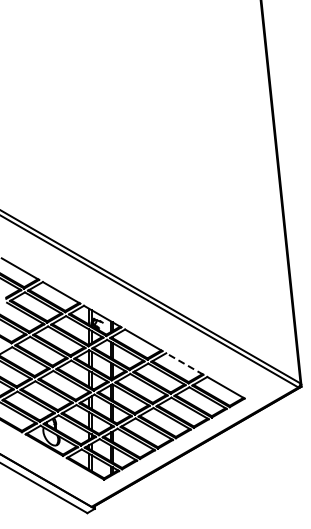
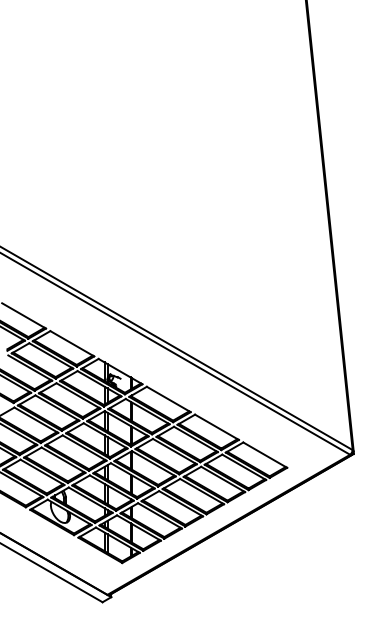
line: (184, 364) -> (216, 427), dashed -> solid

